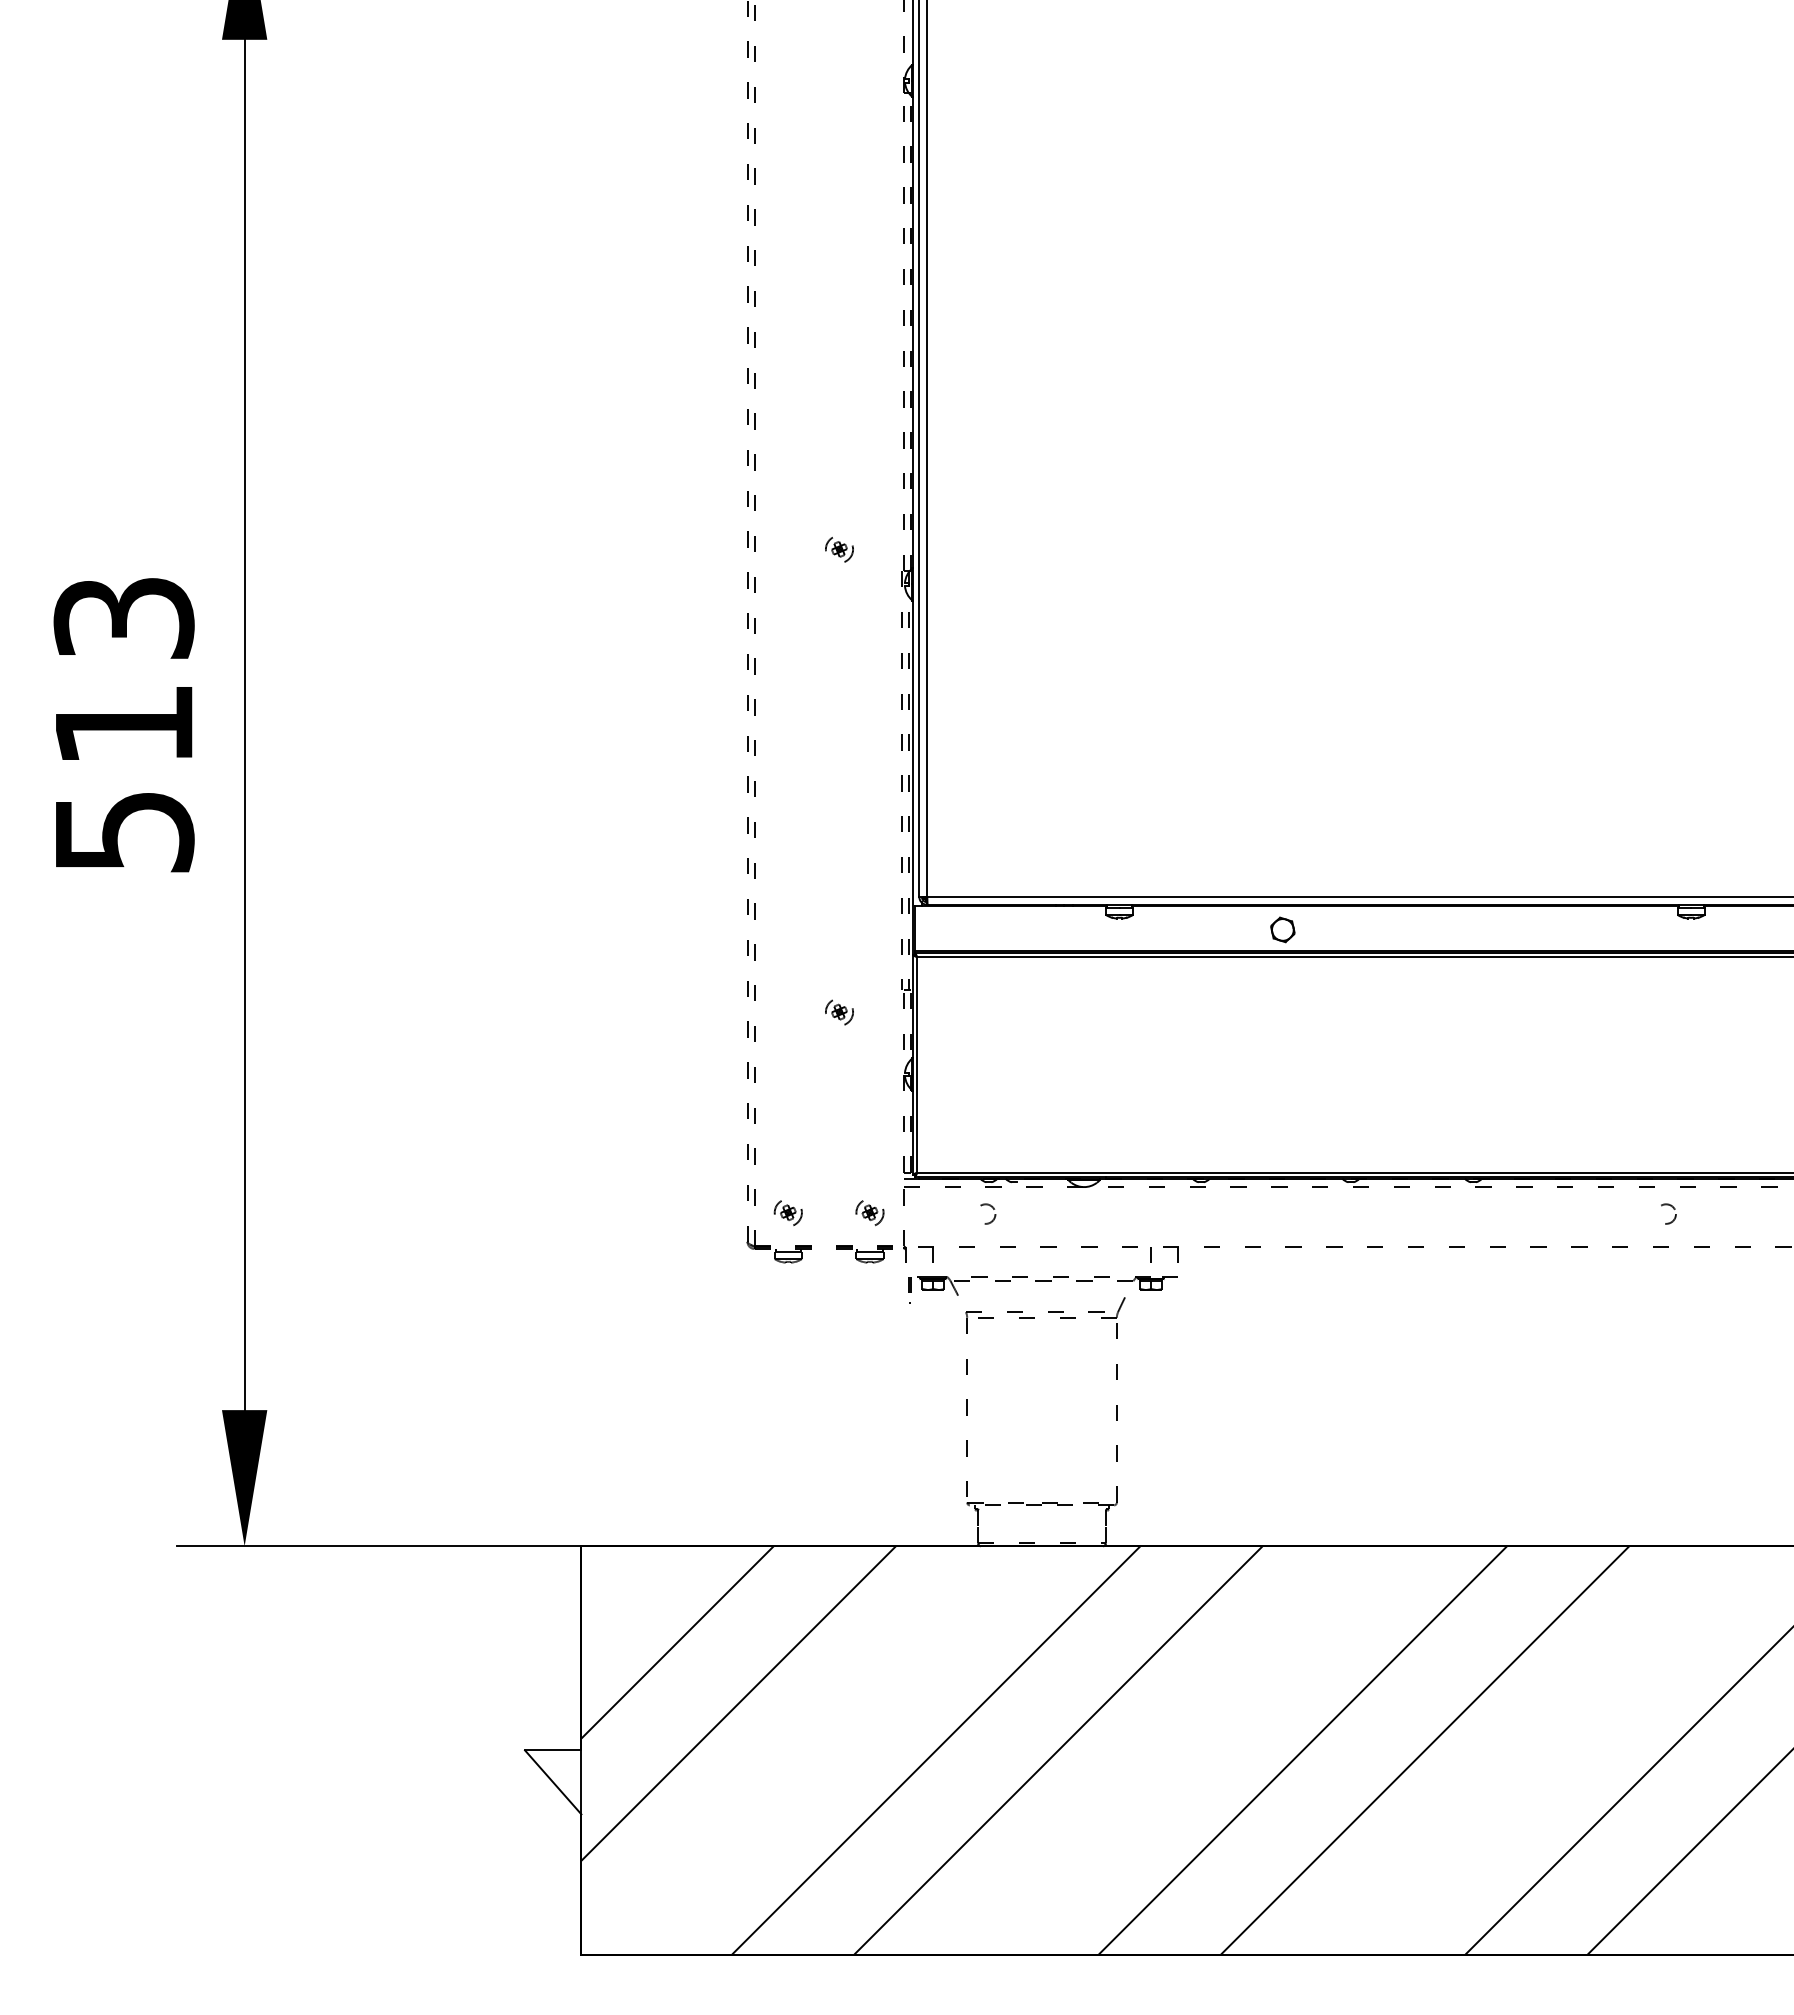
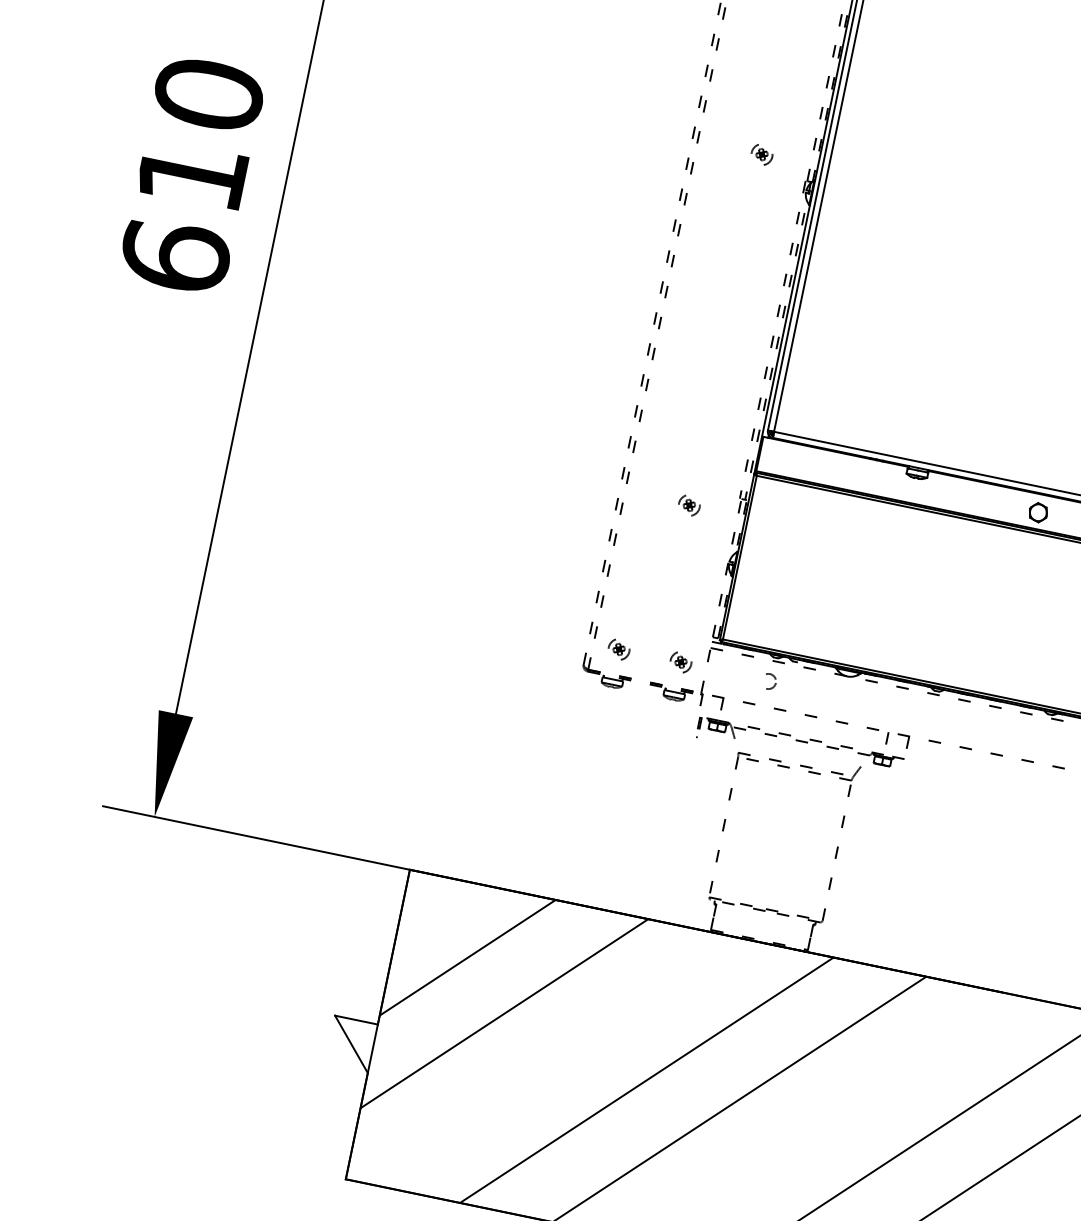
text: (123, 724) -> (191, 175), 513 -> 610

